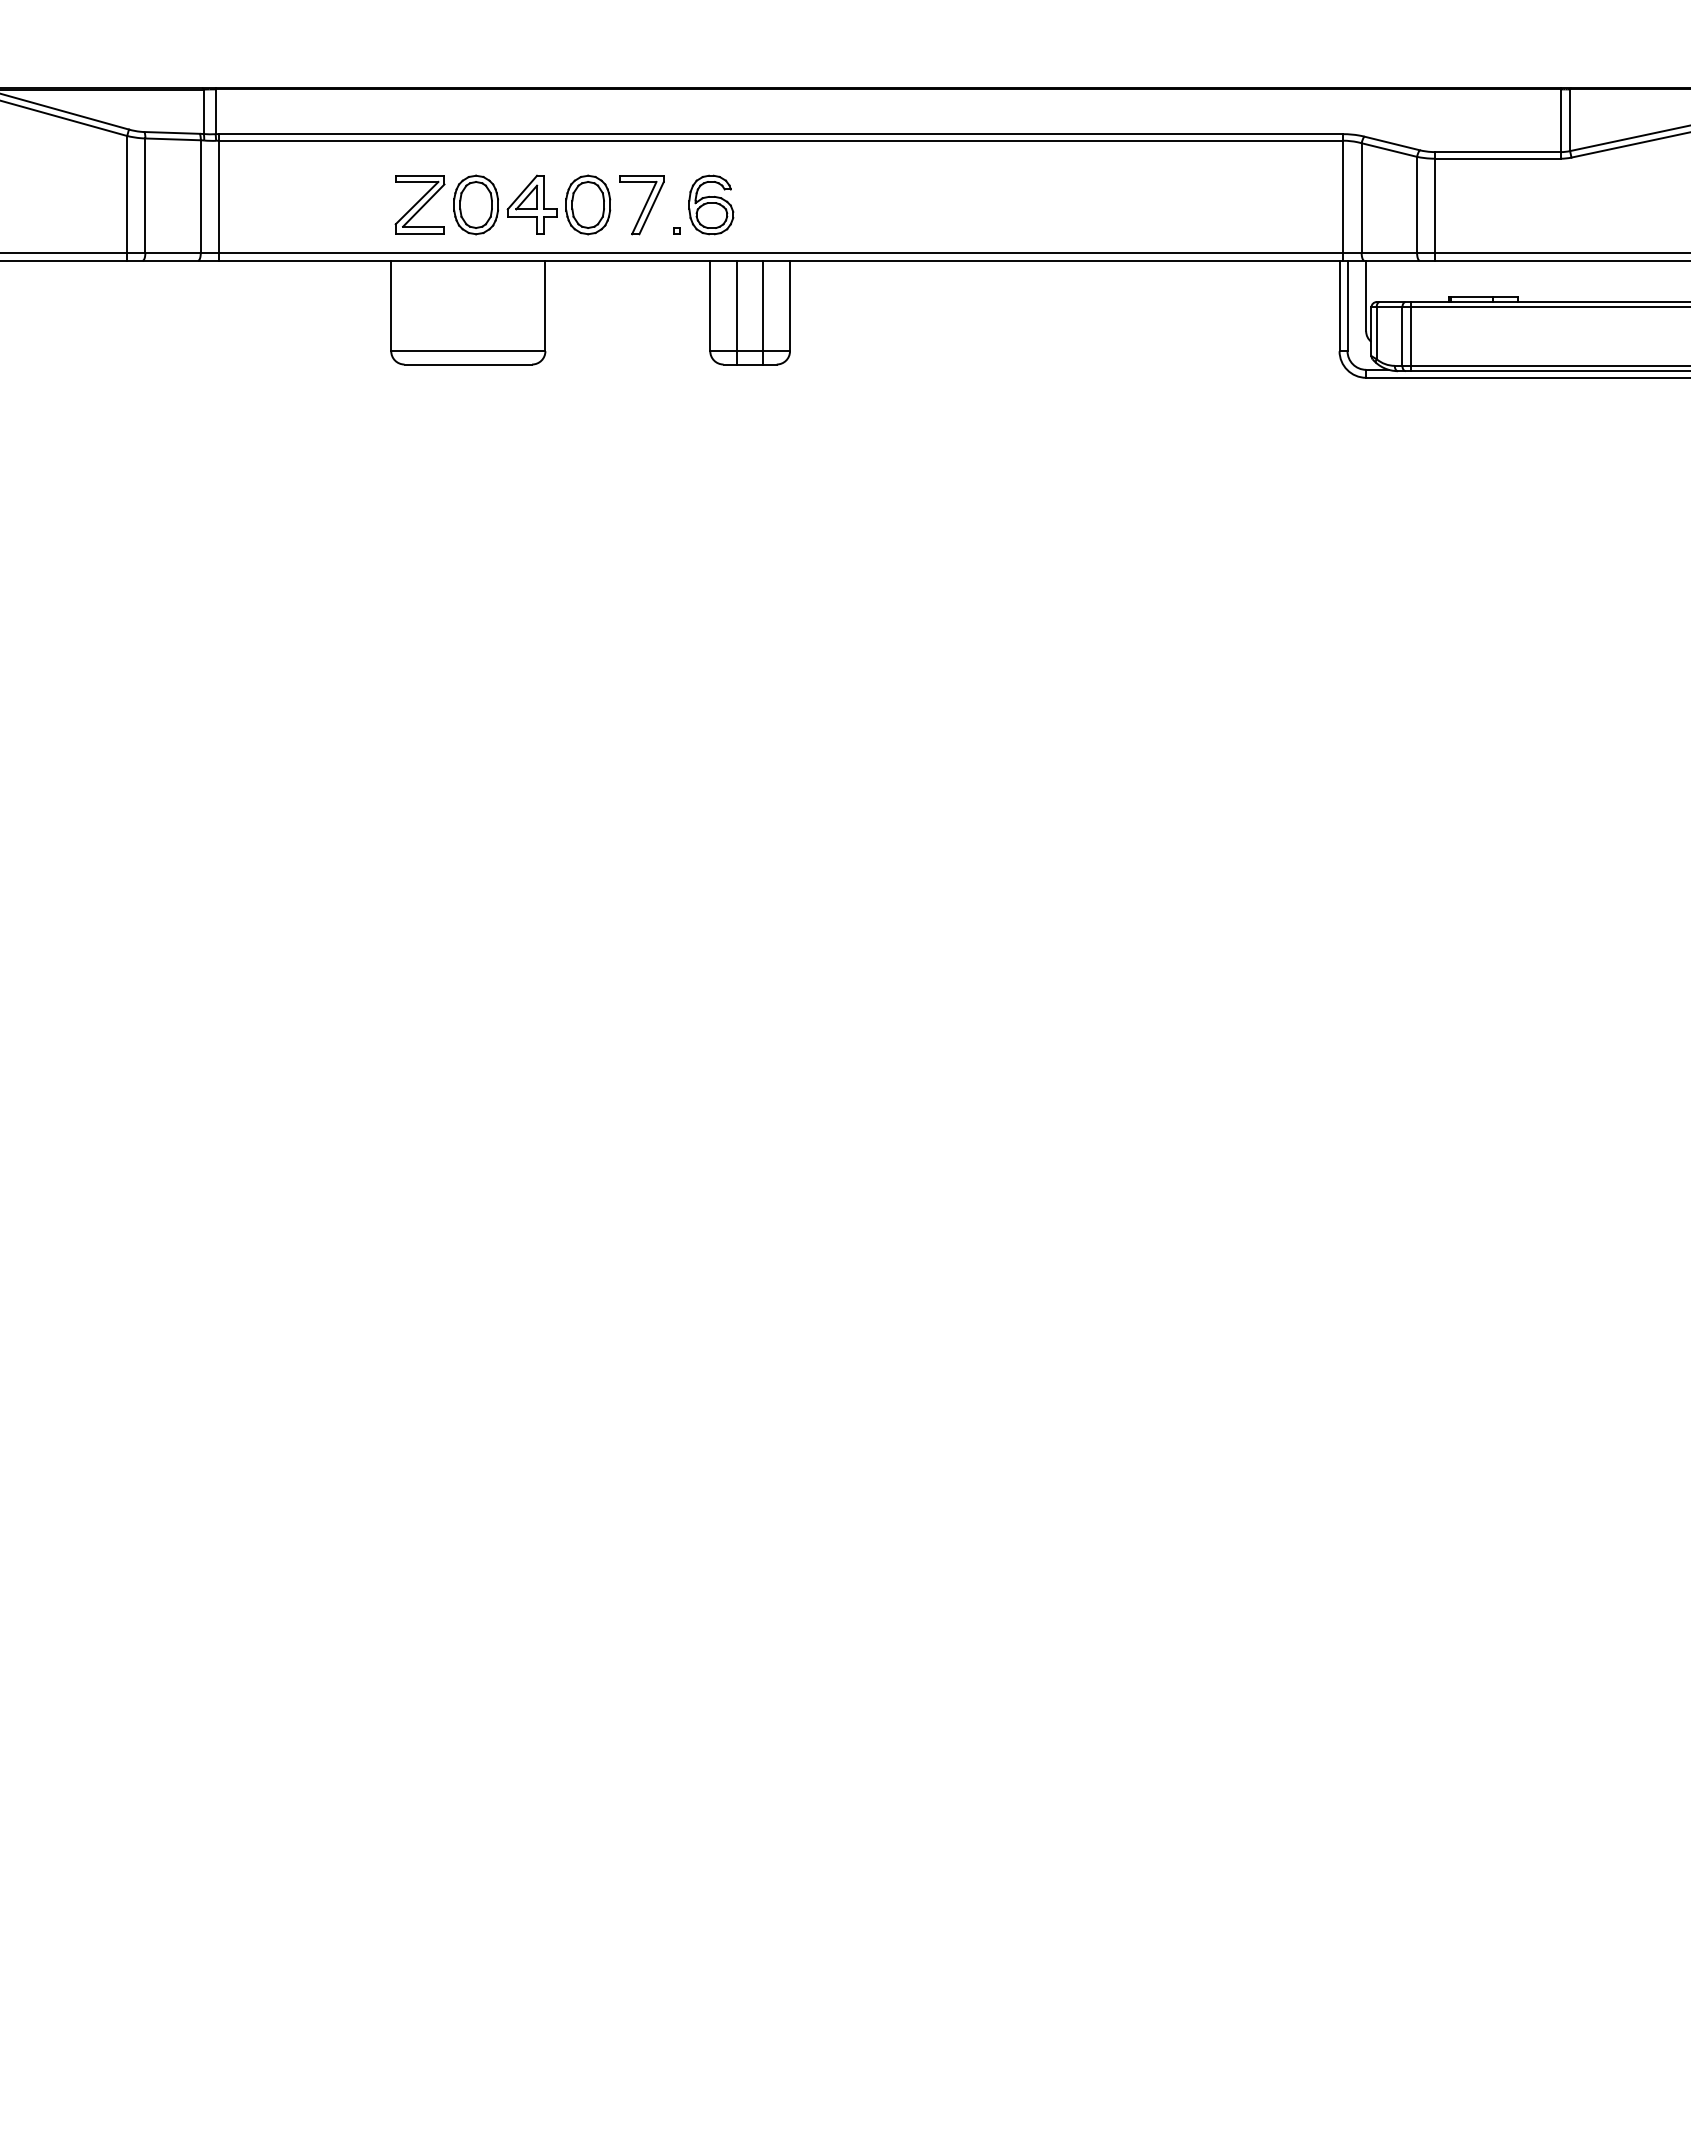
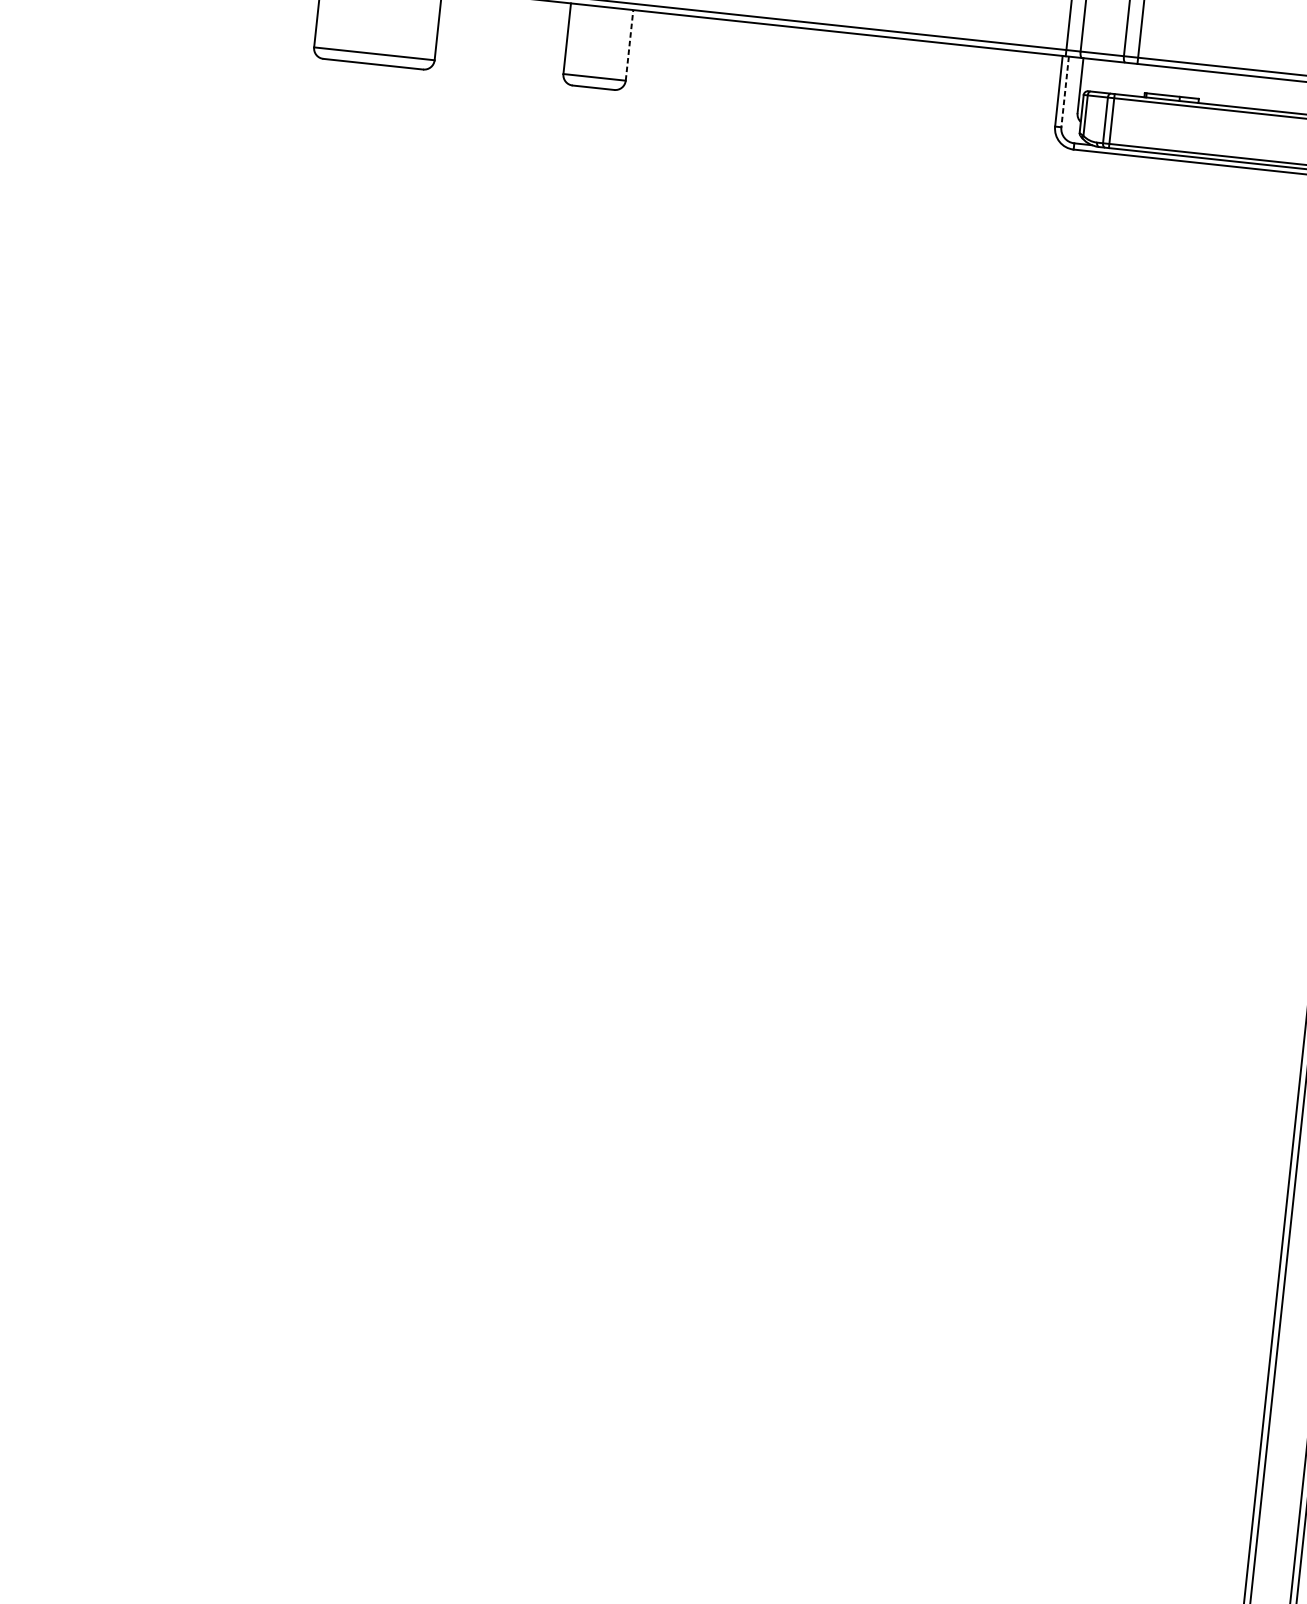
line: (790, 305) -> (629, 45), solid -> dashed
line: (1347, 306) -> (1065, 92), solid -> dashed
line: (736, 312) -> (587, 45), removed
line: (763, 312) -> (608, 48), removed

